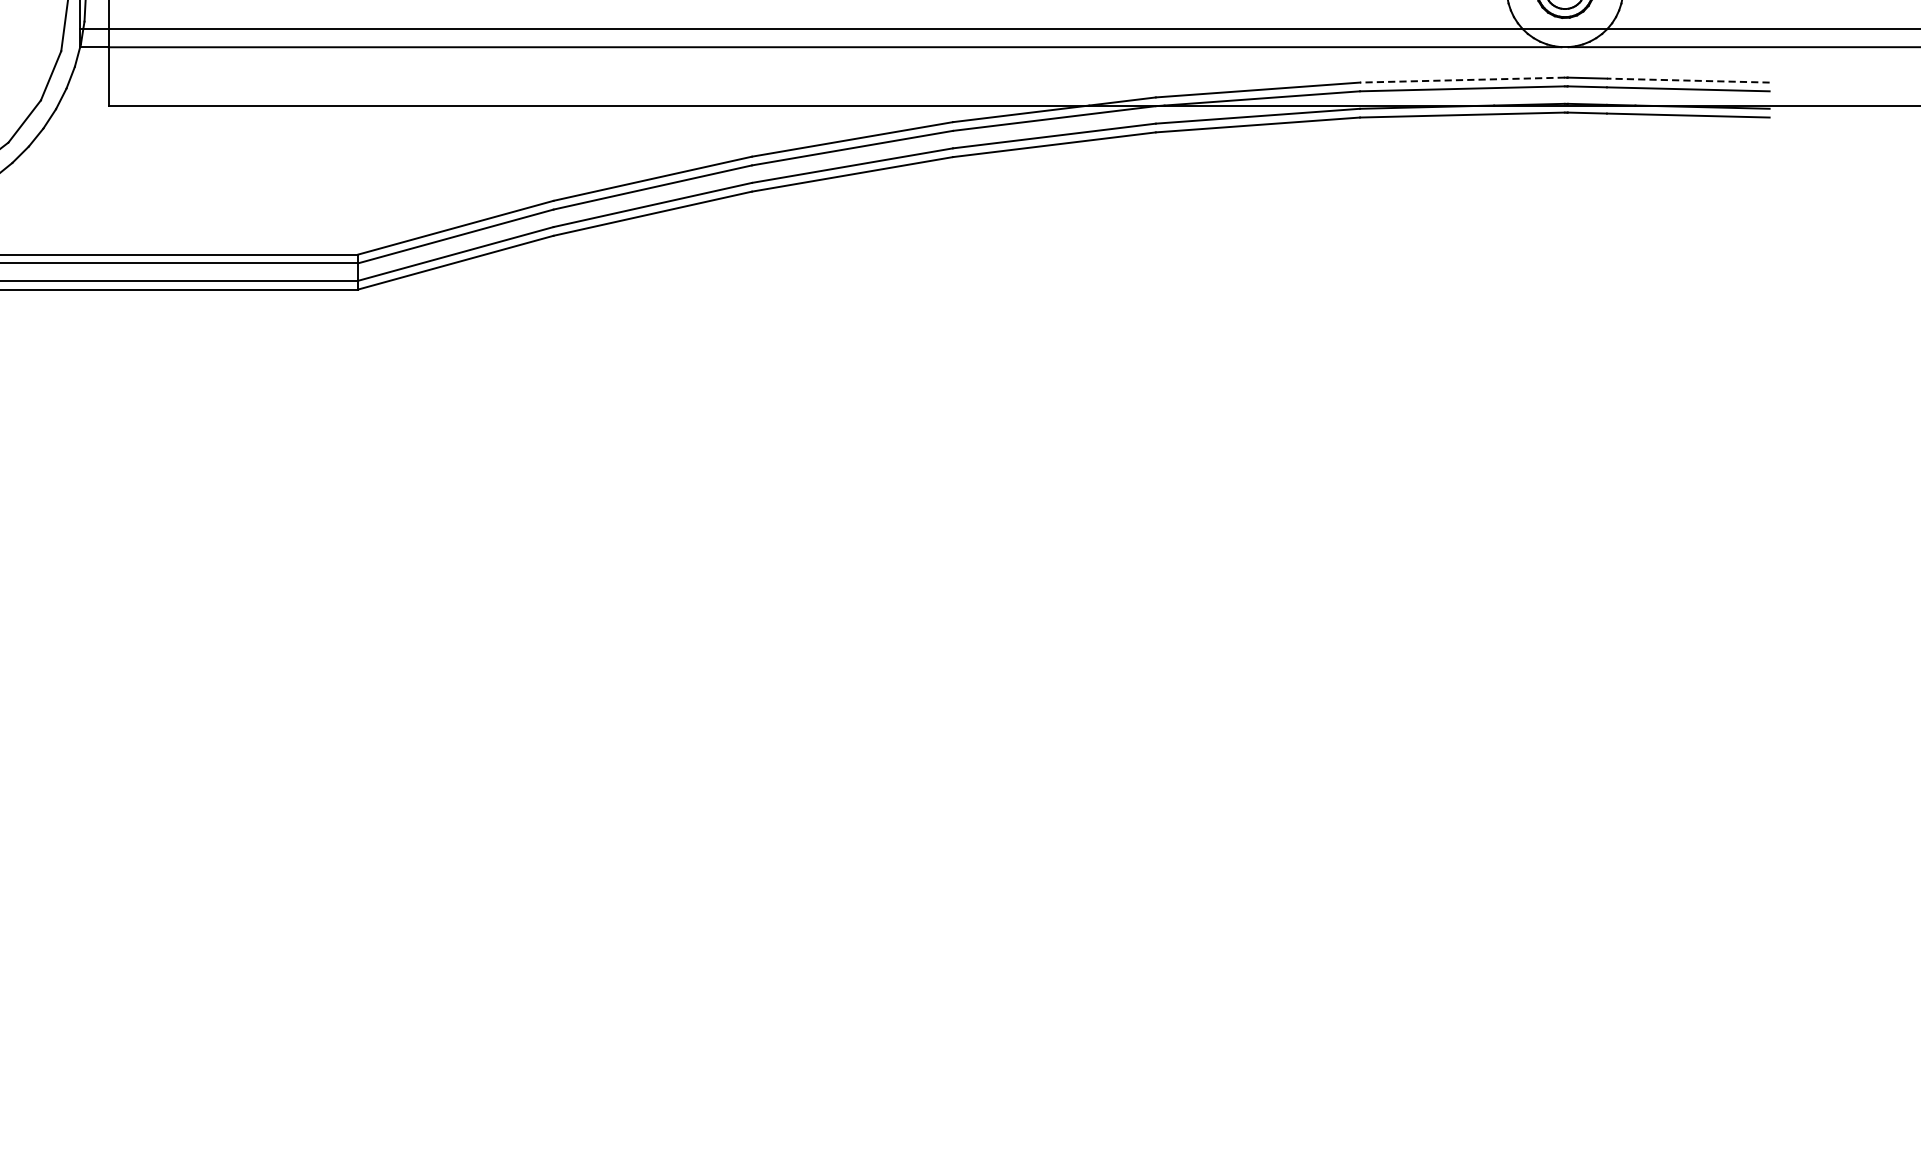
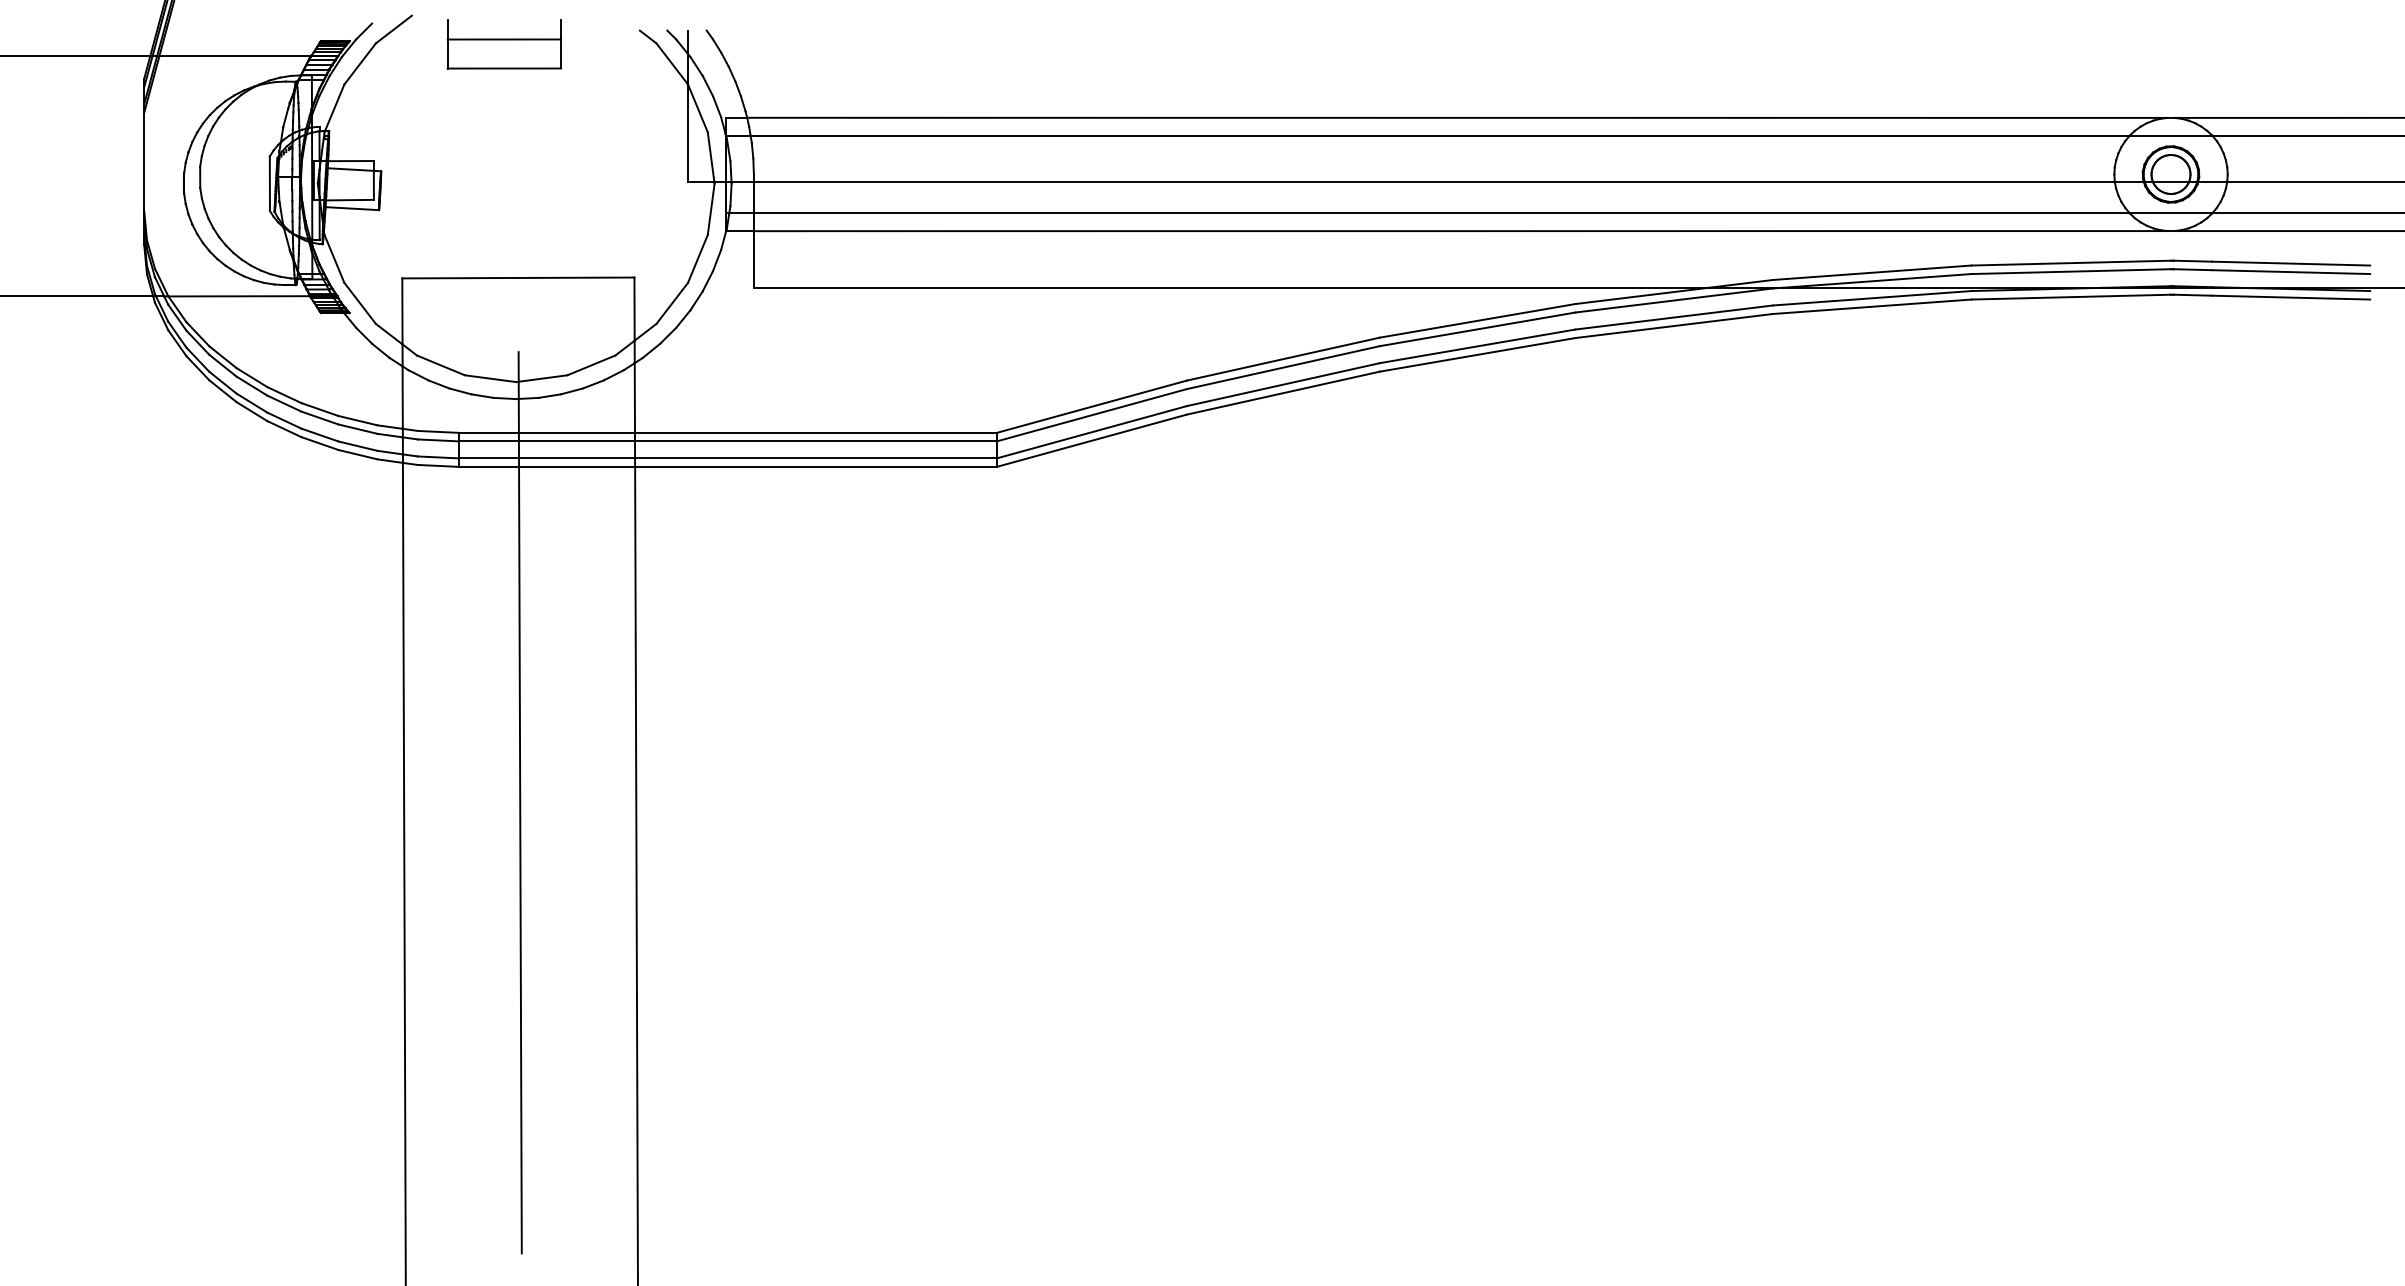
line: (1462, 80) -> (2071, 263), dashed -> solid
line: (1687, 80) -> (2290, 263), dashed -> solid

